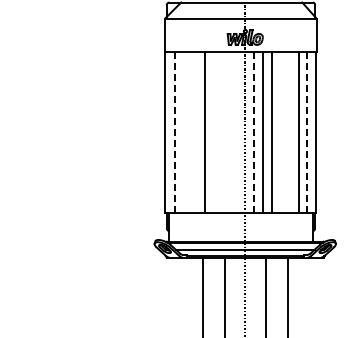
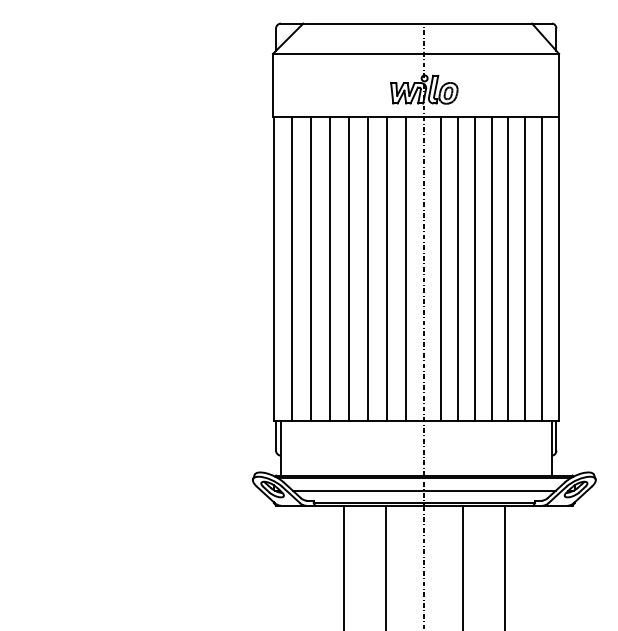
line: (175, 131) -> (292, 267), dashed -> solid
line: (185, 131) -> (311, 267), added
line: (195, 131) -> (330, 267), added
line: (215, 131) -> (368, 267), added
line: (225, 131) -> (386, 267), added
line: (235, 131) -> (405, 267), added
line: (254, 131) -> (441, 267), dashed -> solid
line: (280, 131) -> (490, 267), added
line: (289, 131) -> (507, 267), added
line: (307, 131) -> (541, 267), dashed -> solid

